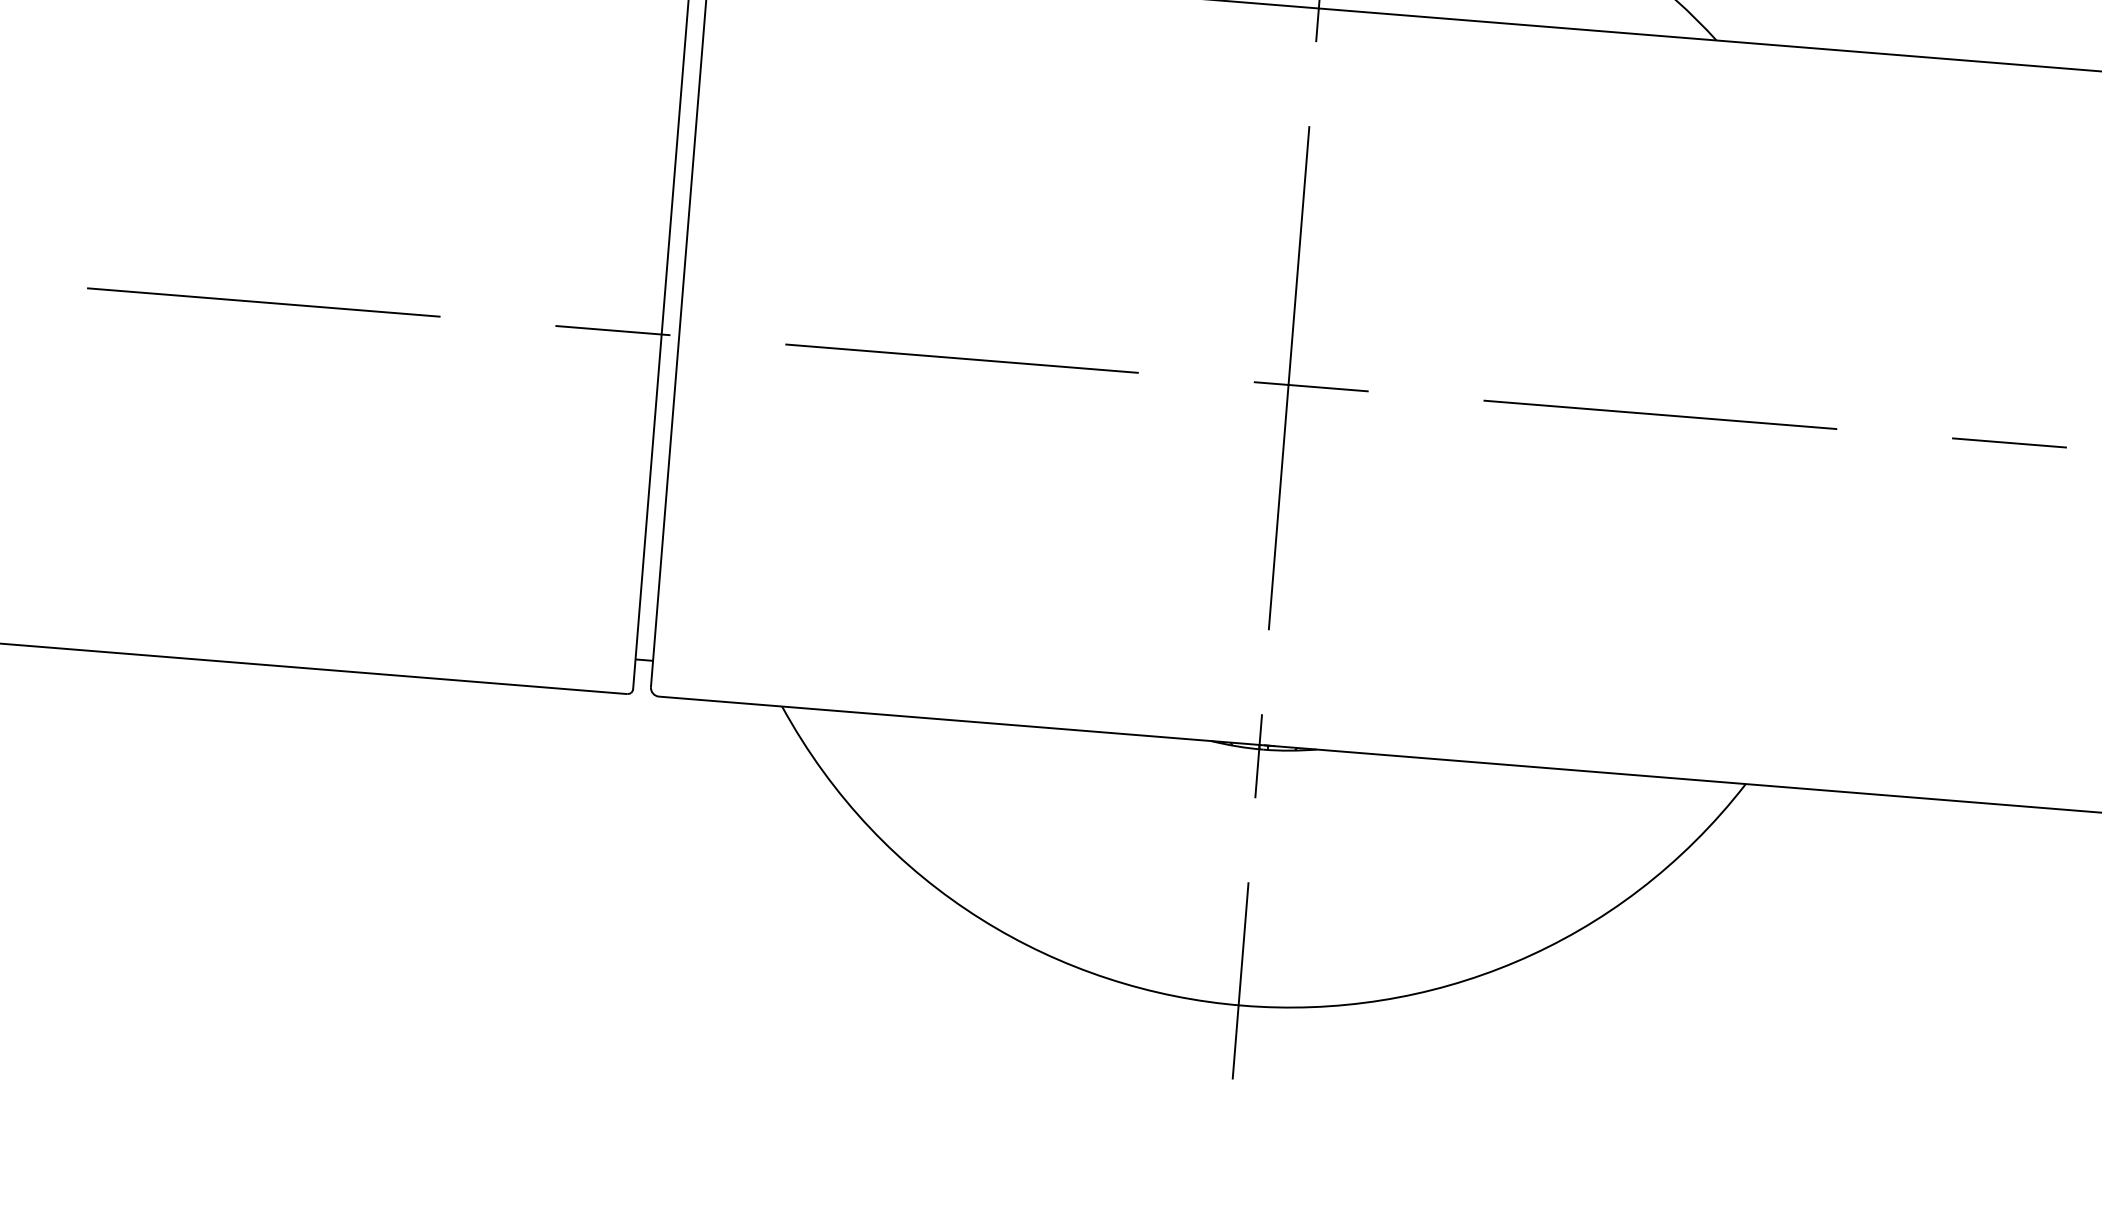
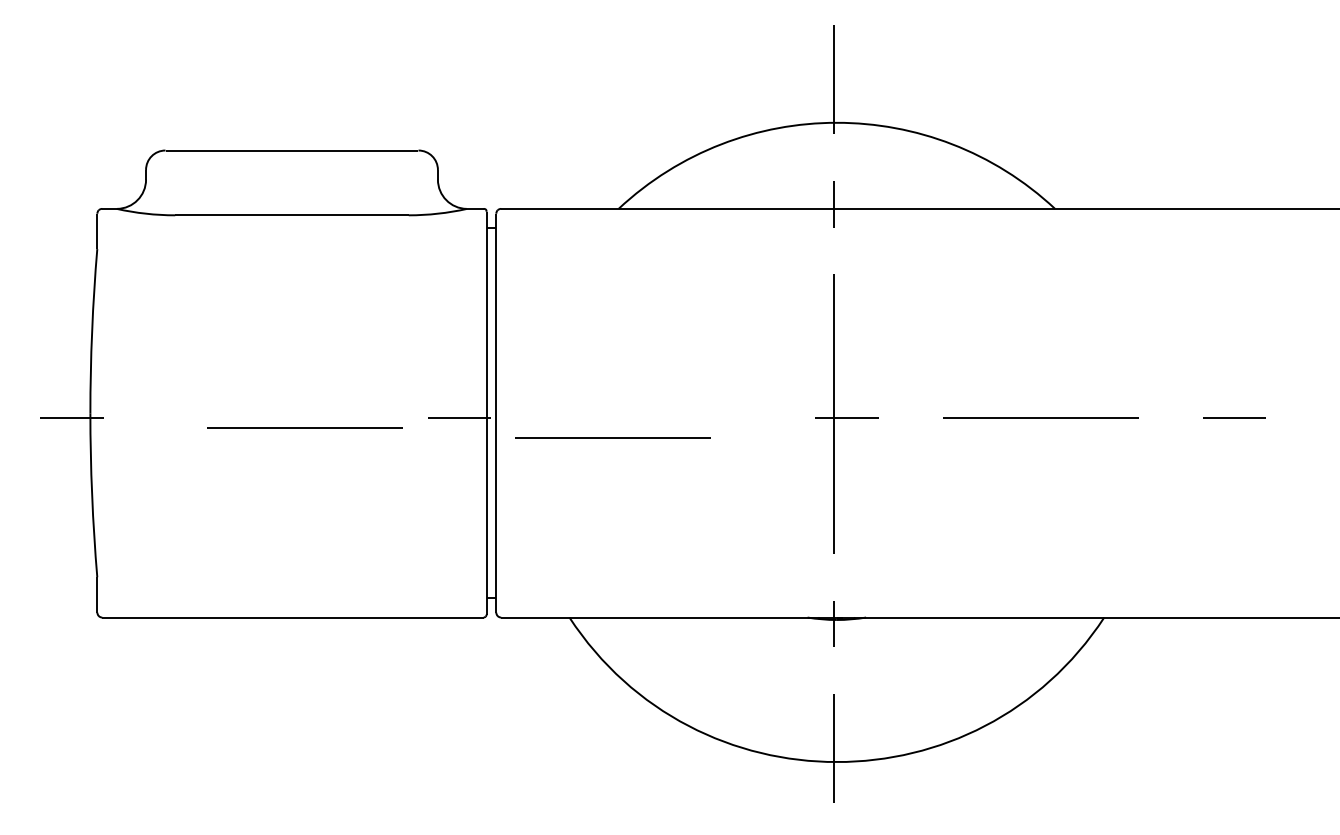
line: (263, 301) -> (304, 427), moved
line: (960, 358) -> (612, 437), moved

